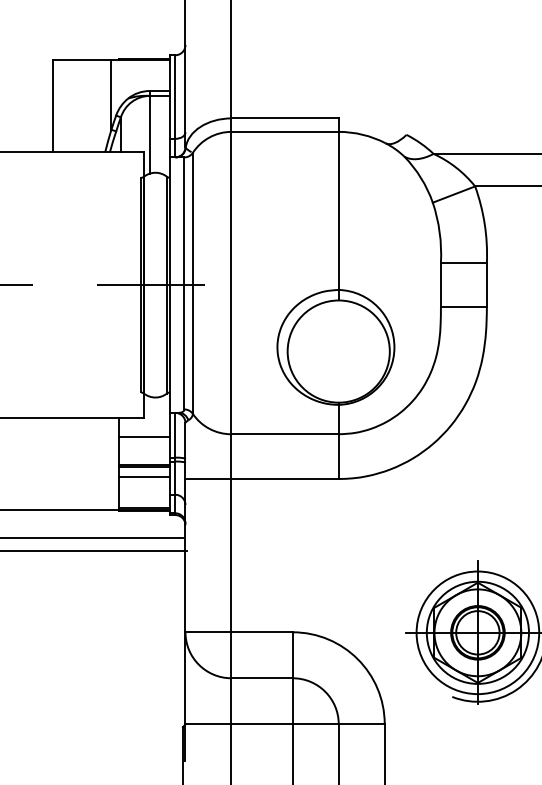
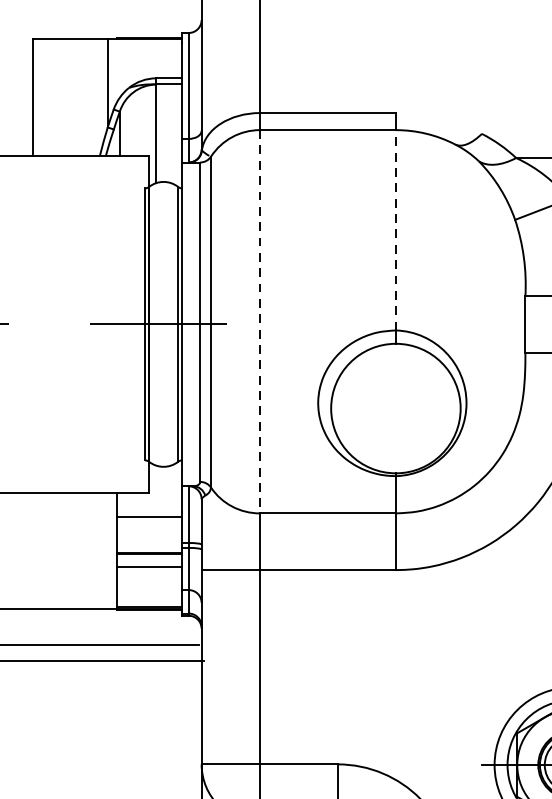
line: (338, 210) -> (395, 229), solid -> dashed
line: (231, 283) -> (259, 322), solid -> dashed

